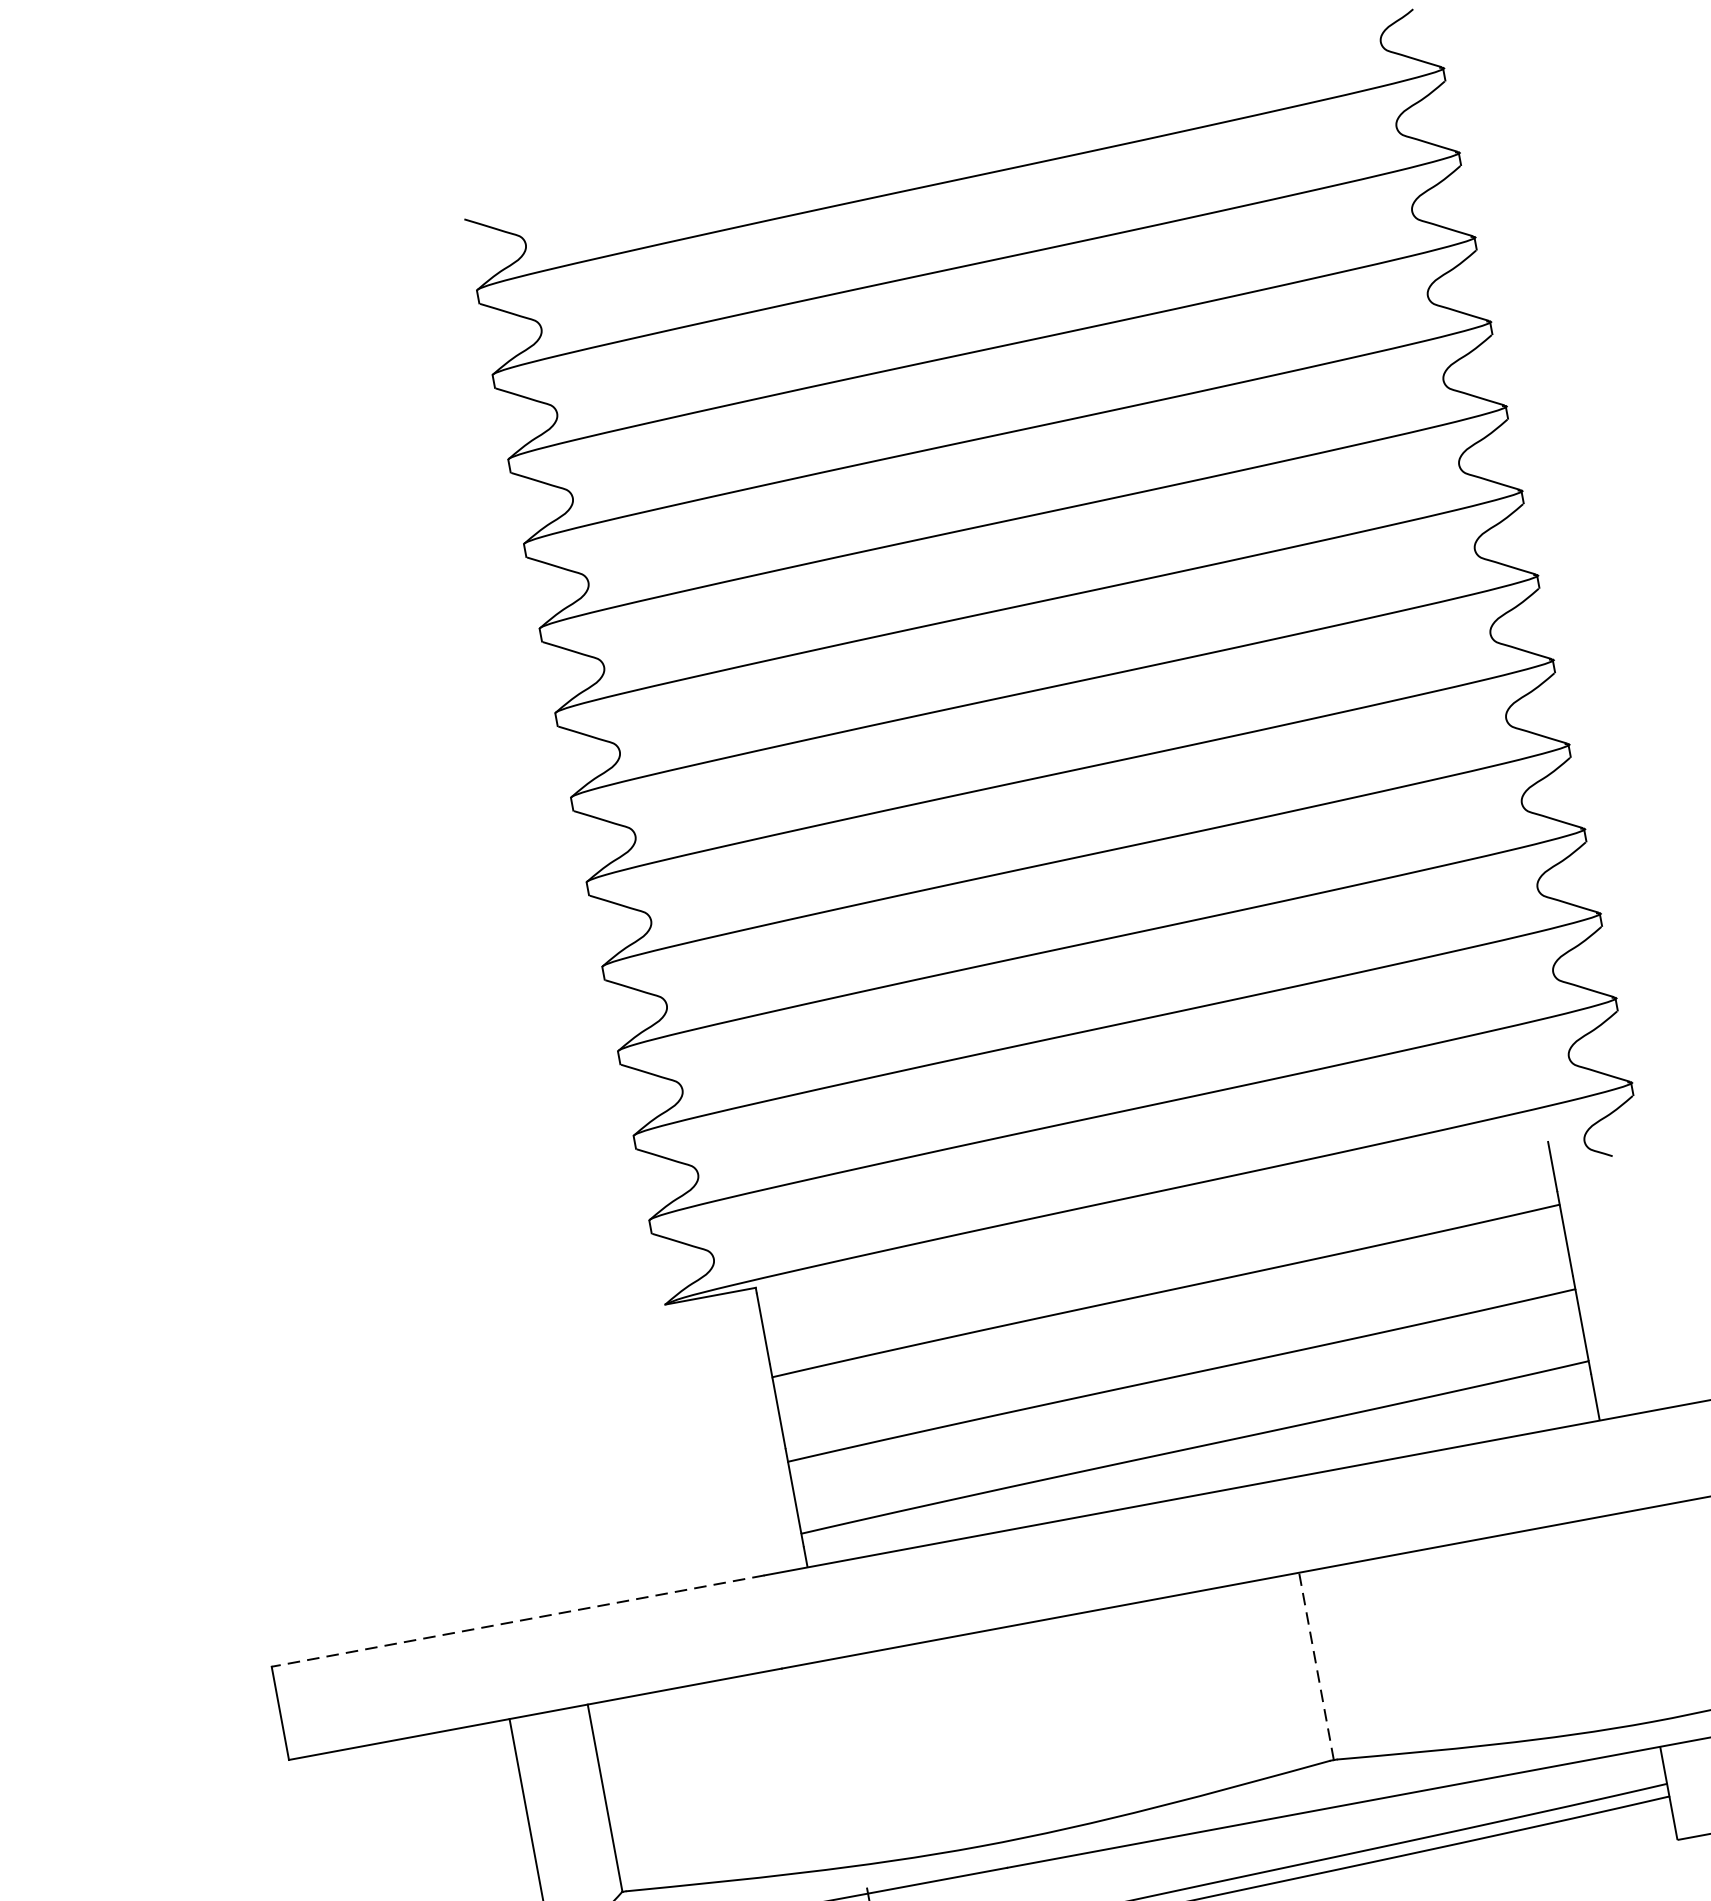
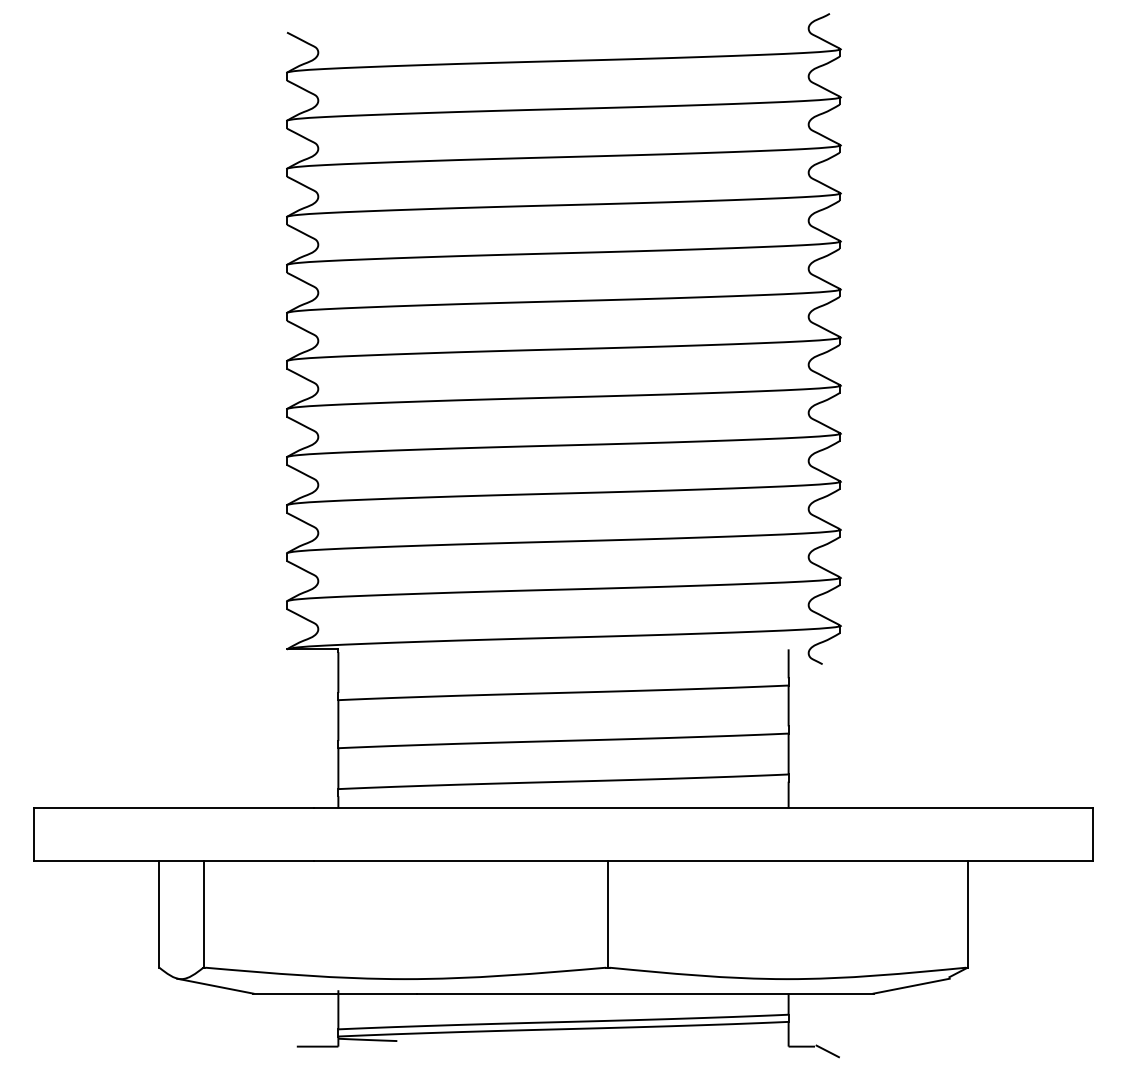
line: (517, 1621) -> (173, 808), dashed -> solid
line: (1315, 1664) -> (607, 913), dashed -> solid

